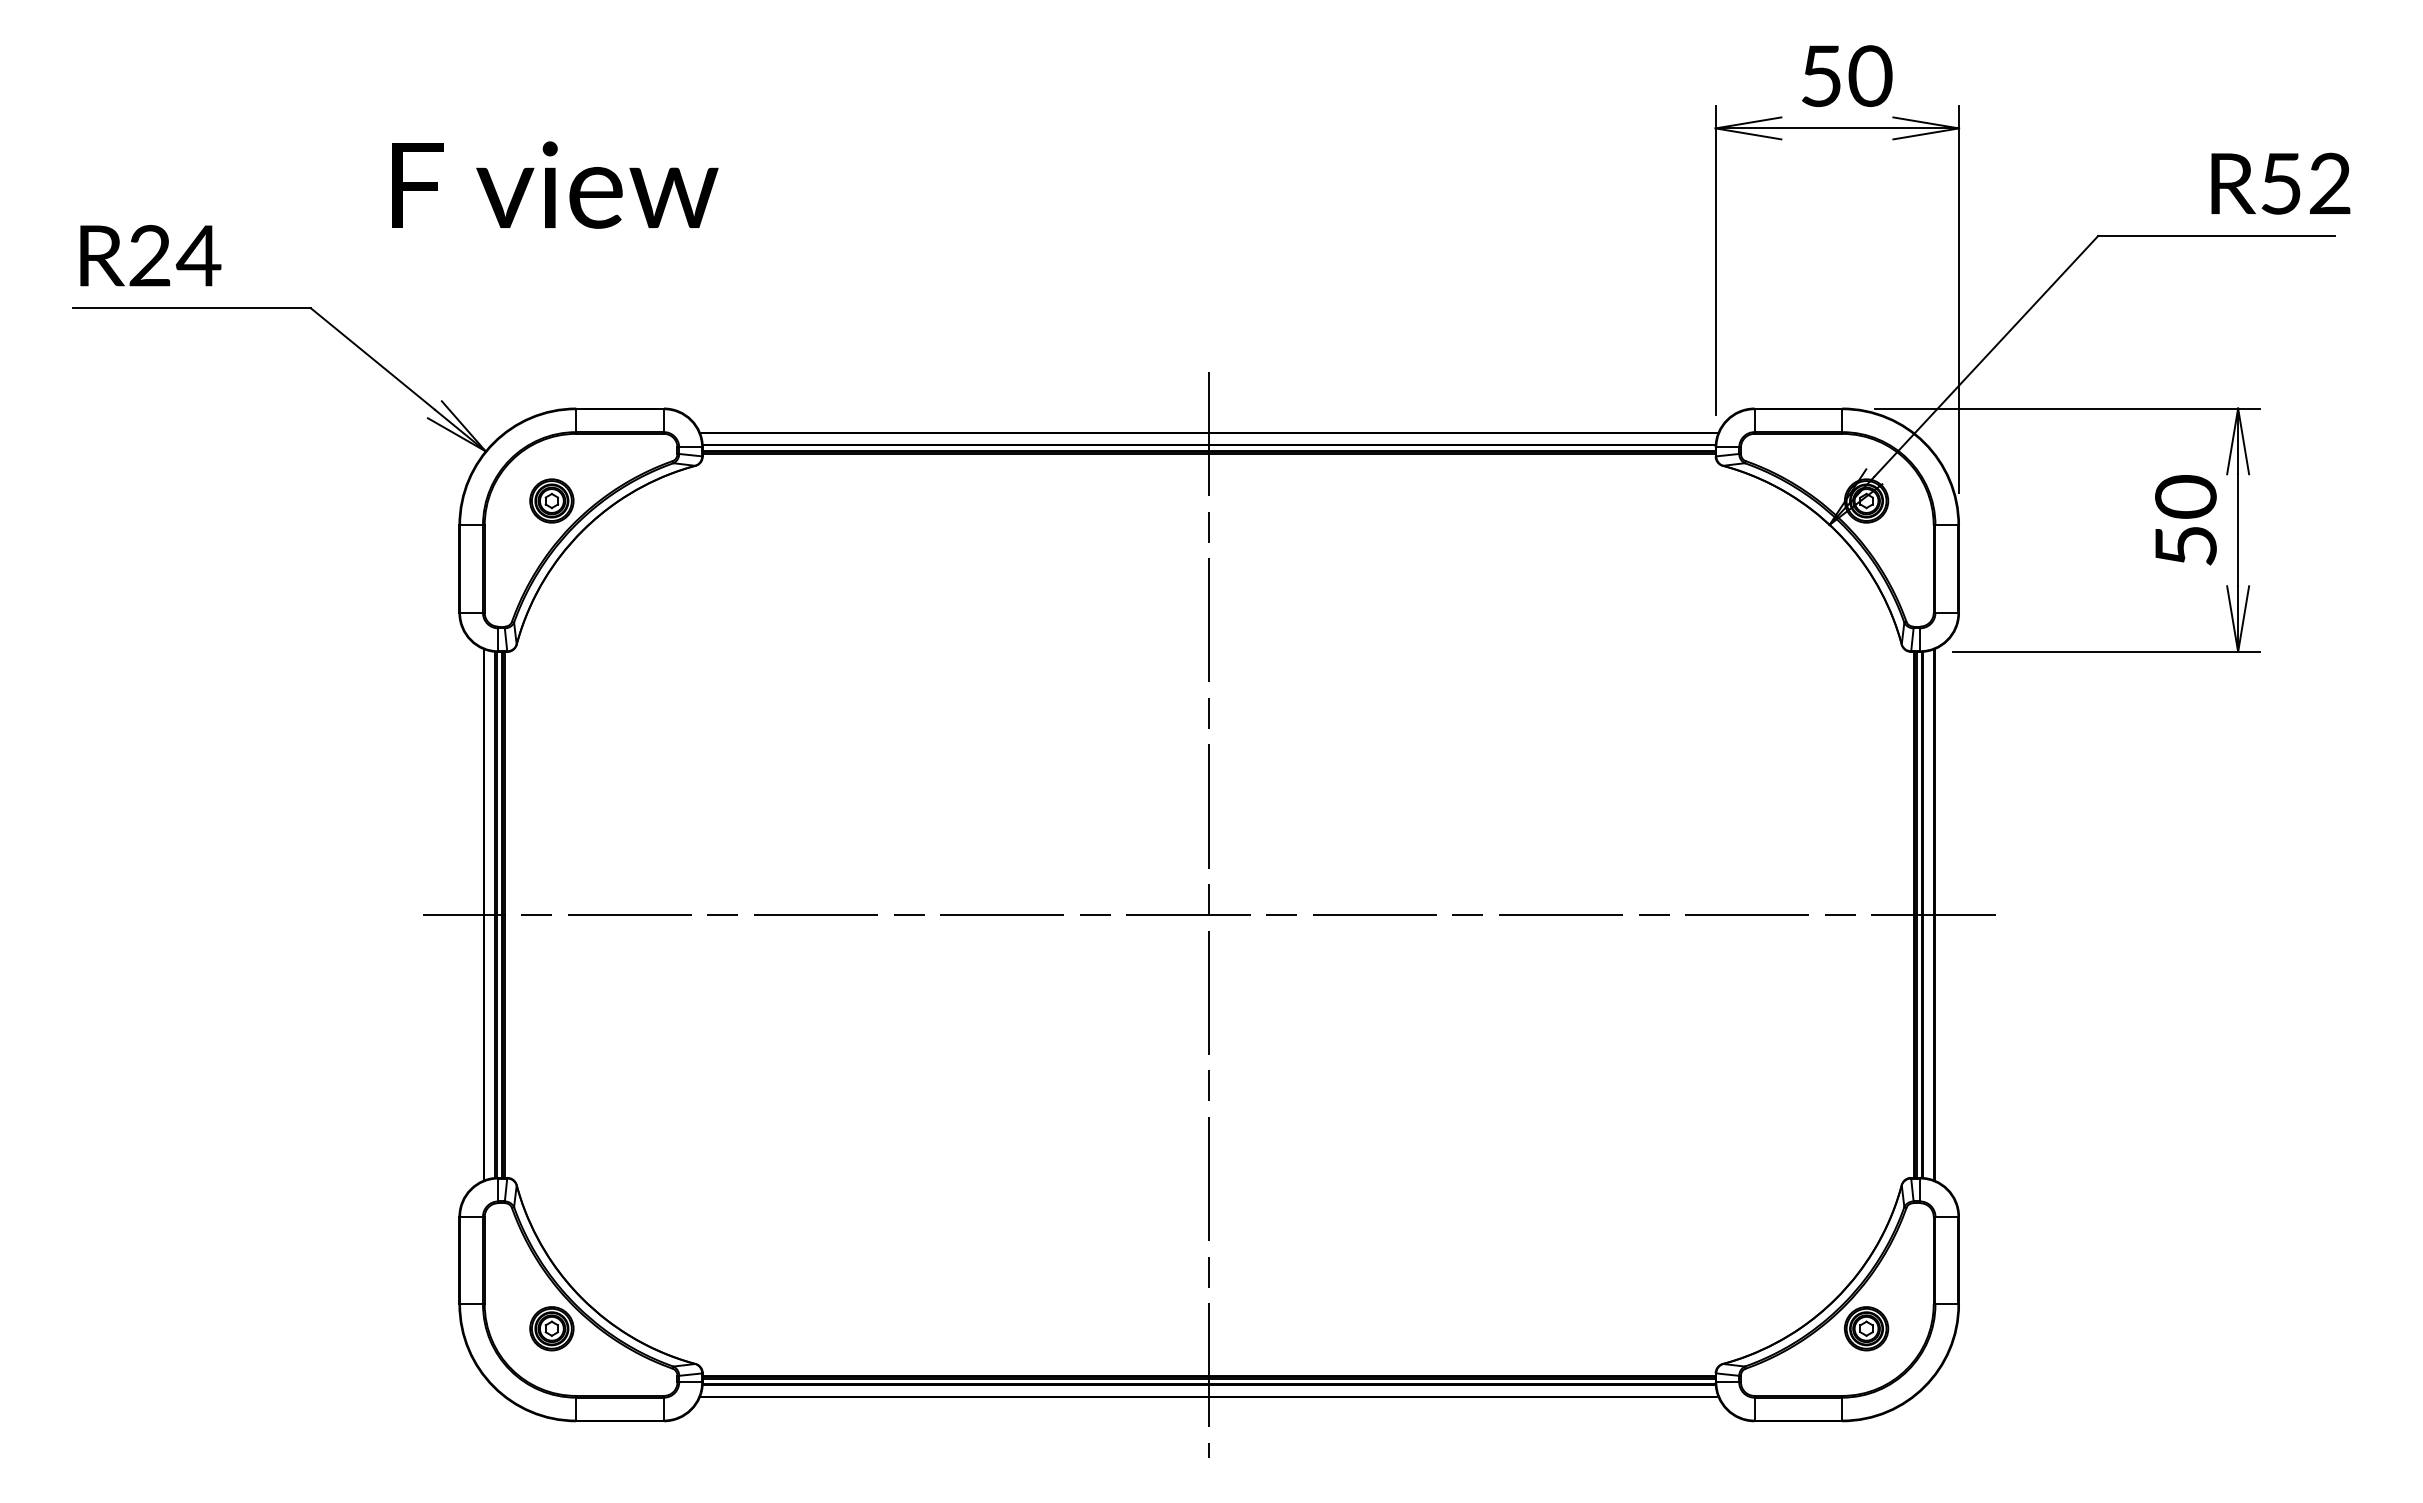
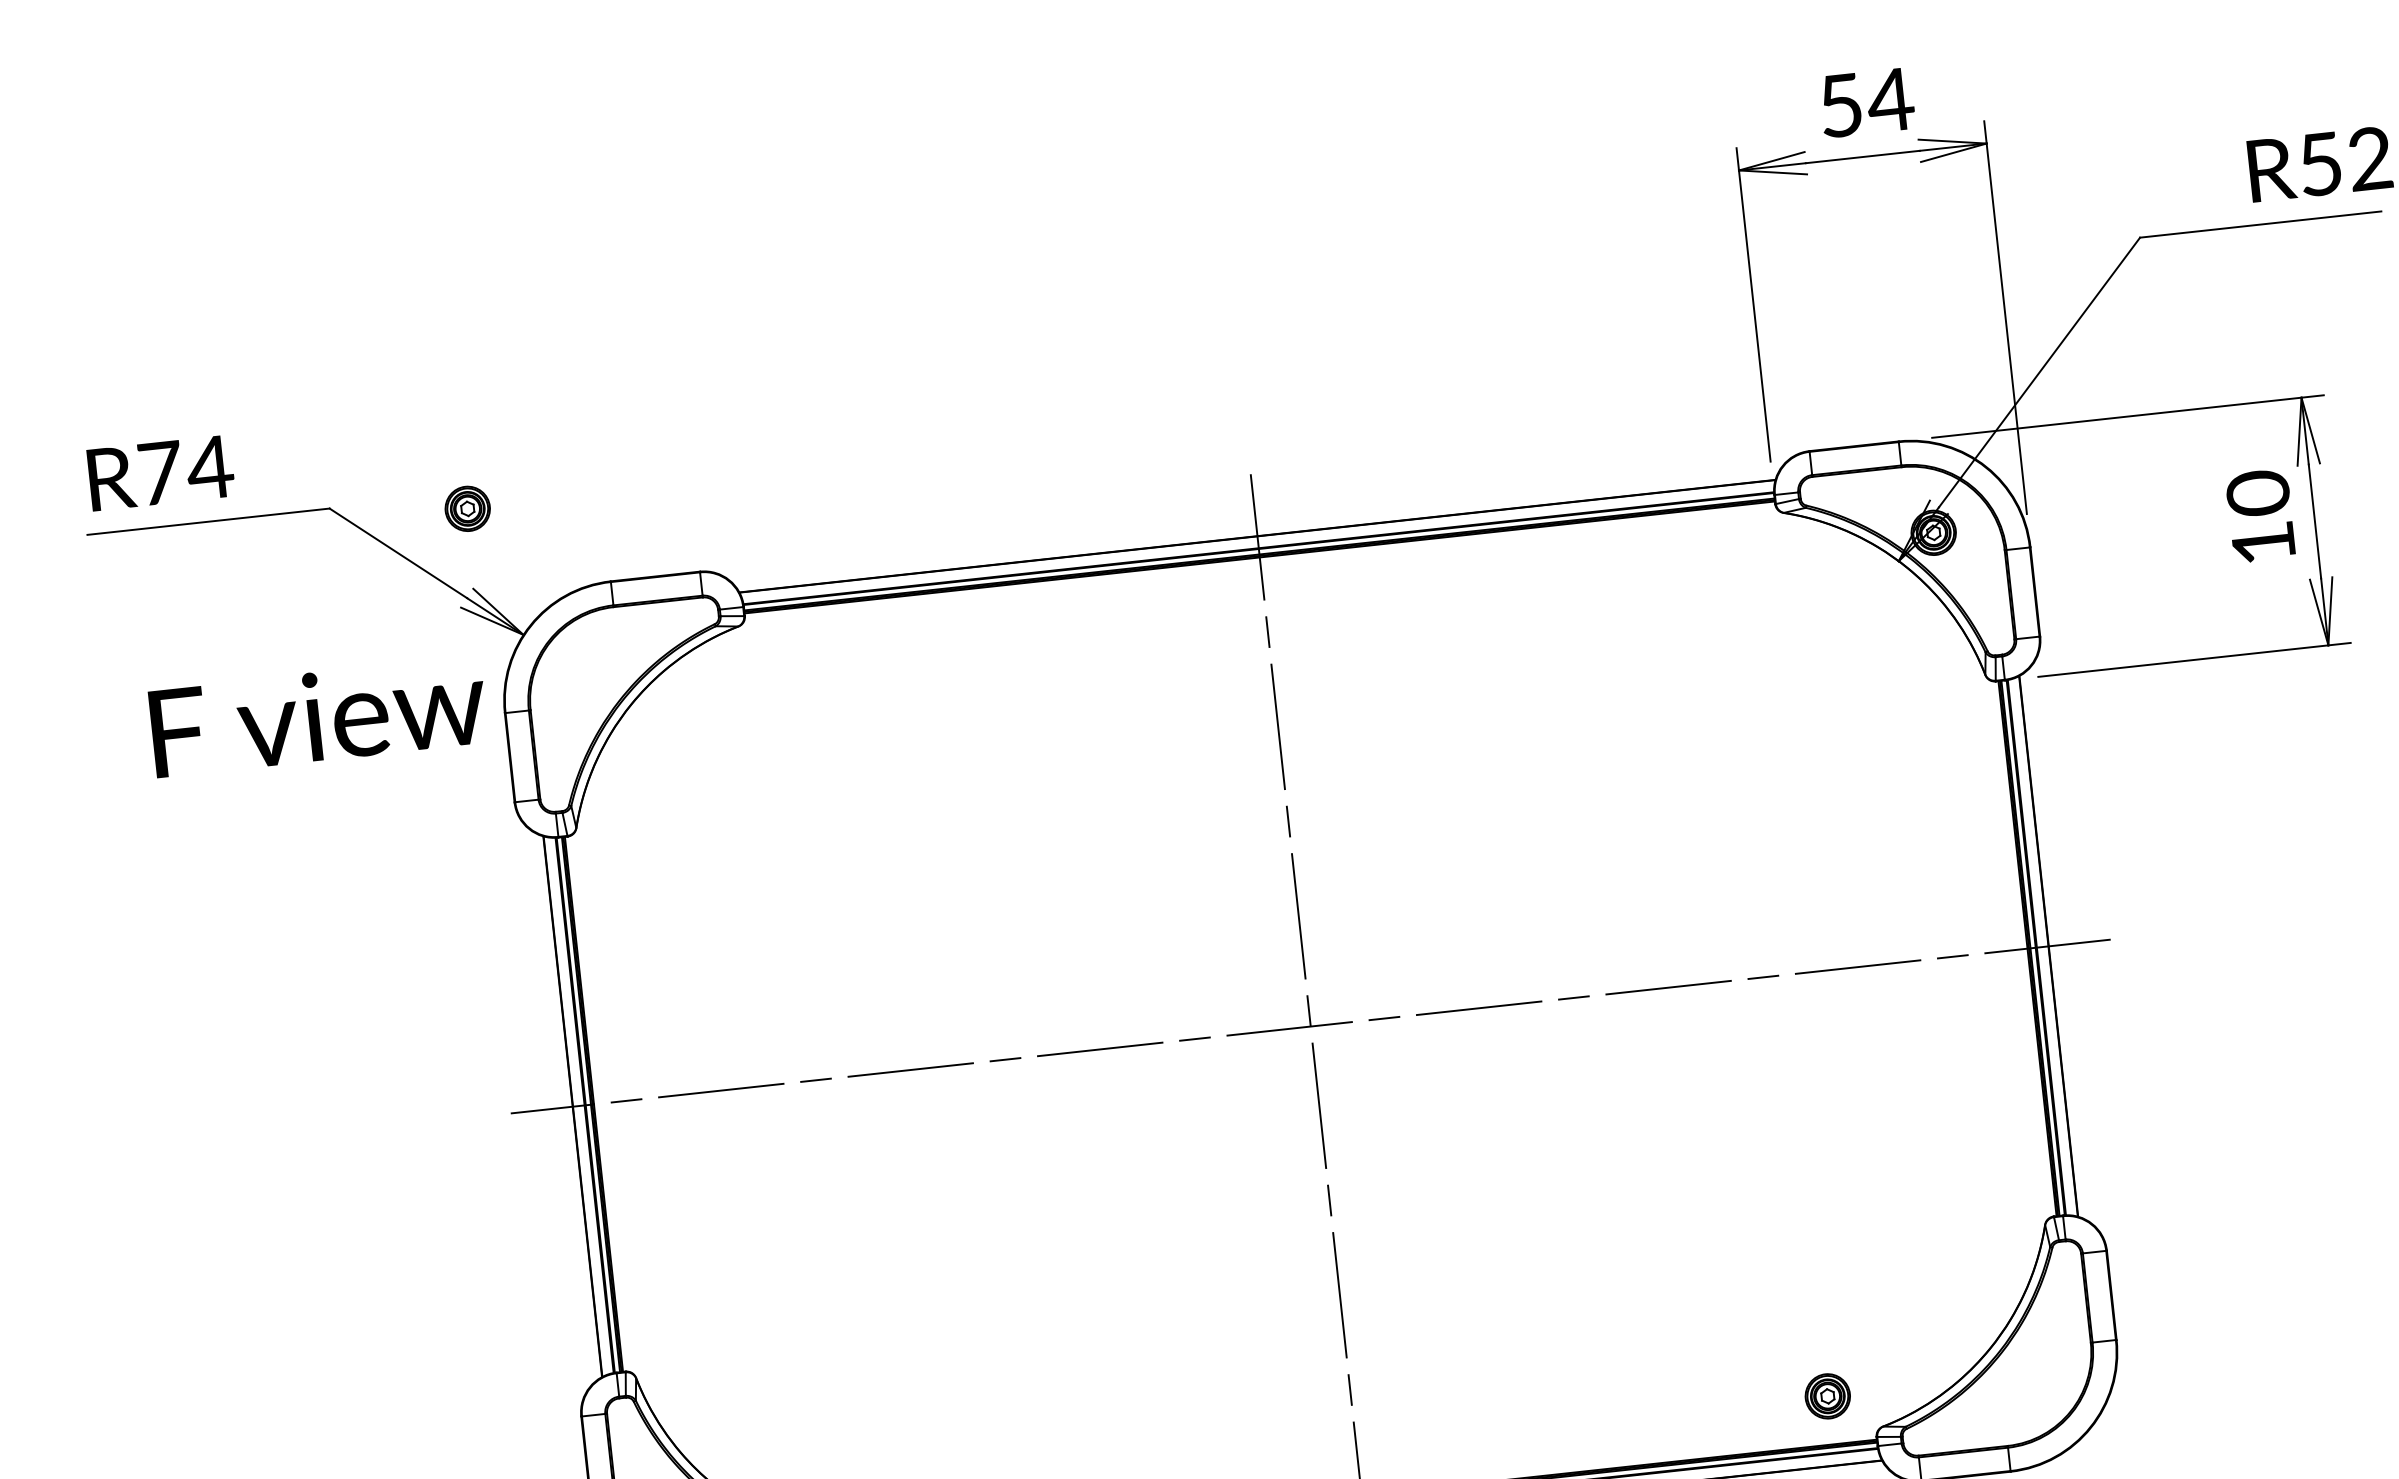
text: (1869, 75) -> (1889, 99), 50 -> 54
text: (555, 184) -> (318, 715), moved
text: (150, 255) -> (160, 472), R24 -> R74
part: (551, 500) -> (467, 508), moved
text: (2185, 546) -> (2263, 543), 50 -> 10
part: (1866, 1328) -> (1827, 1396), moved

